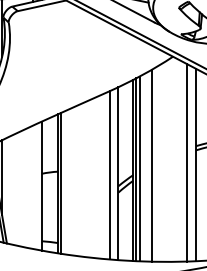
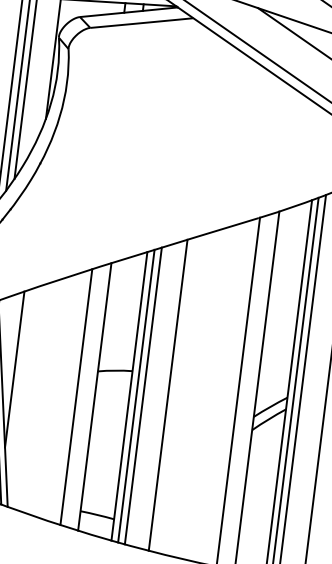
line: (76, 180) -> (168, 394), added
line: (64, 182) -> (142, 395), added
line: (33, 187) -> (77, 397), added

